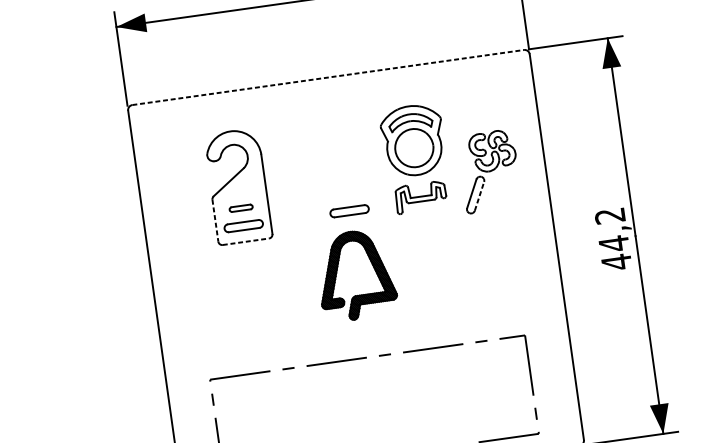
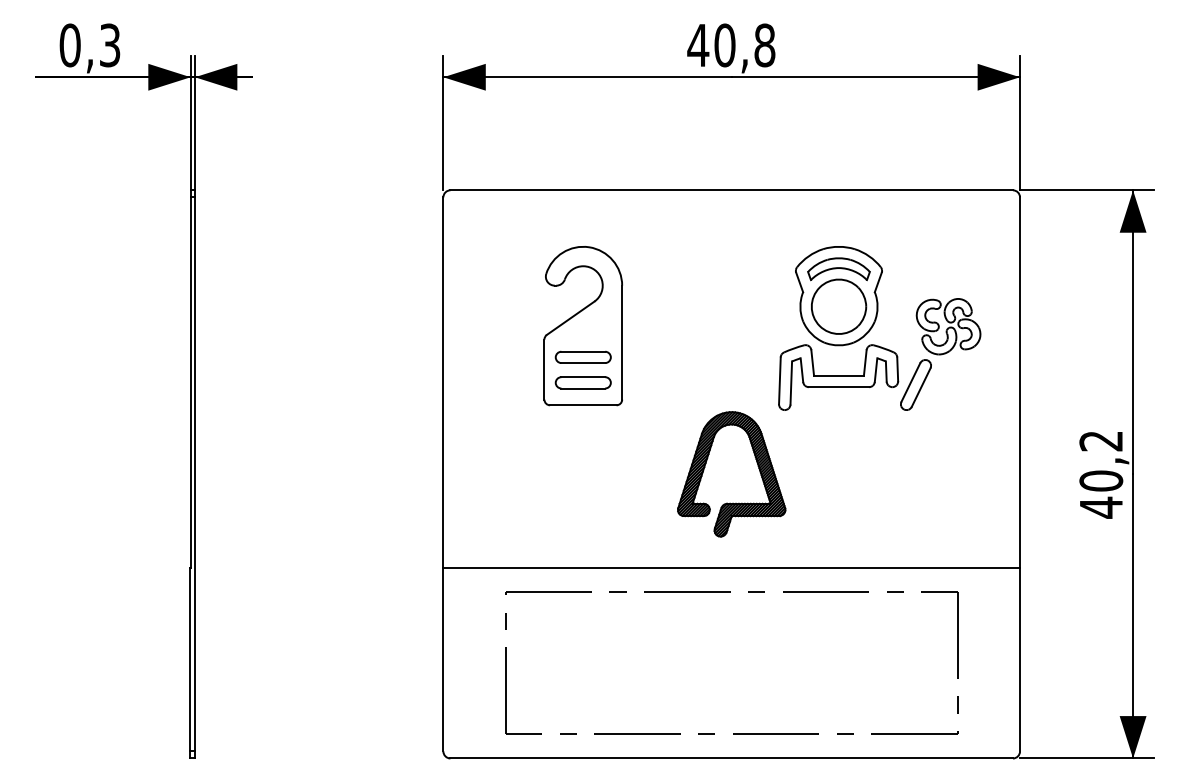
line: (328, 77) -> (732, 190), dashed -> solid
line: (479, 196) -> (921, 387), dashed -> solid
part: (420, 197) -> (838, 377), size x1.67
part: (240, 207) -> (582, 356), size x1.67
part: (349, 211) -> (734, 382), removed
line: (215, 221) -> (544, 370), dashed -> solid
line: (246, 241) -> (583, 405), dashed -> solid
text: (614, 244) -> (1101, 481), 44,2 -> 40,2
line: (365, 340) -> (731, 567), added

